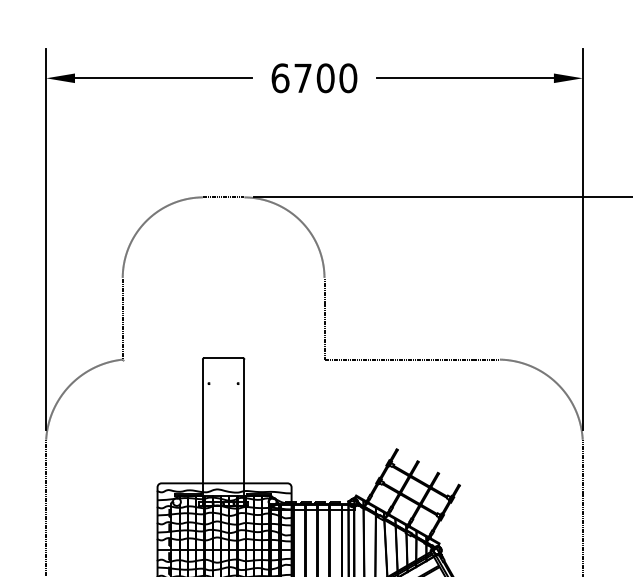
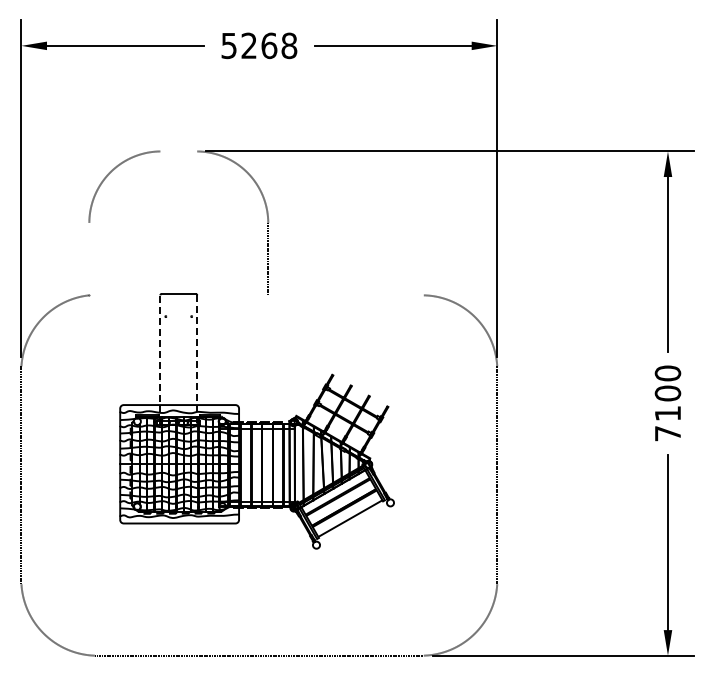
text: (314, 77) -> (259, 45), 6700 -> 5268
line: (223, 197) -> (178, 151), removed
line: (122, 318) -> (89, 258), removed
line: (411, 359) -> (345, 295), removed
line: (202, 430) -> (160, 358), solid -> dashed
line: (244, 431) -> (197, 359), solid -> dashed

